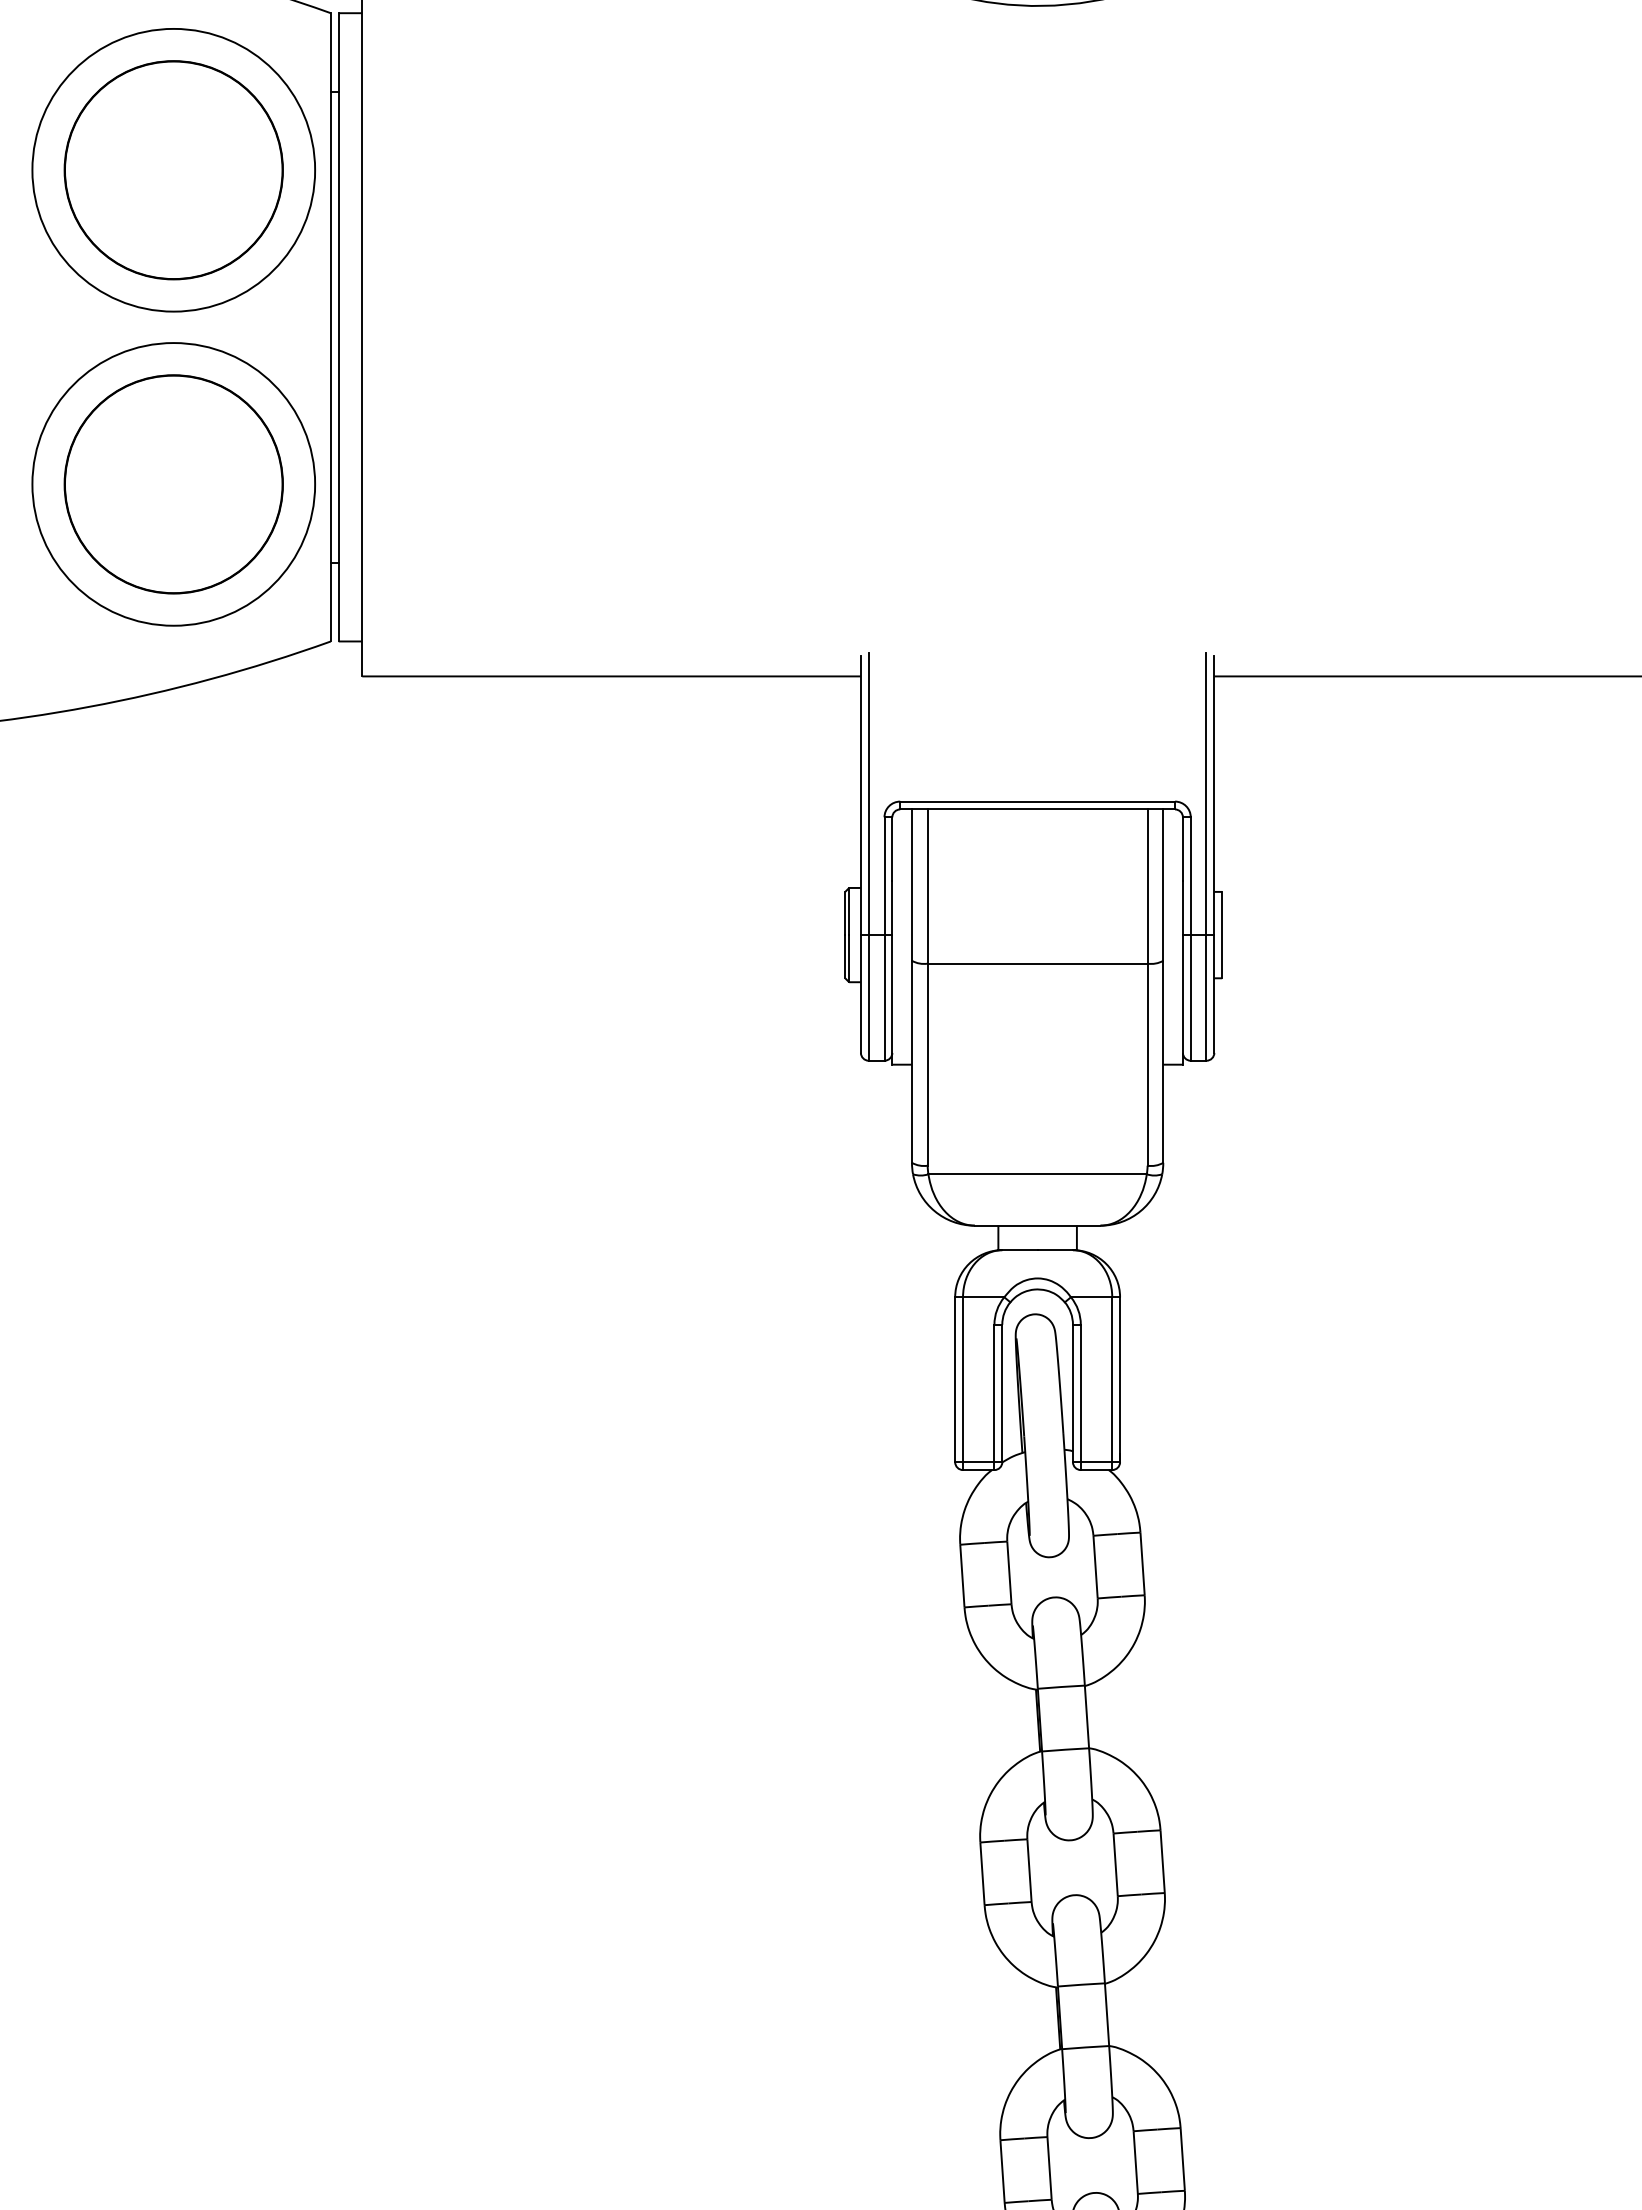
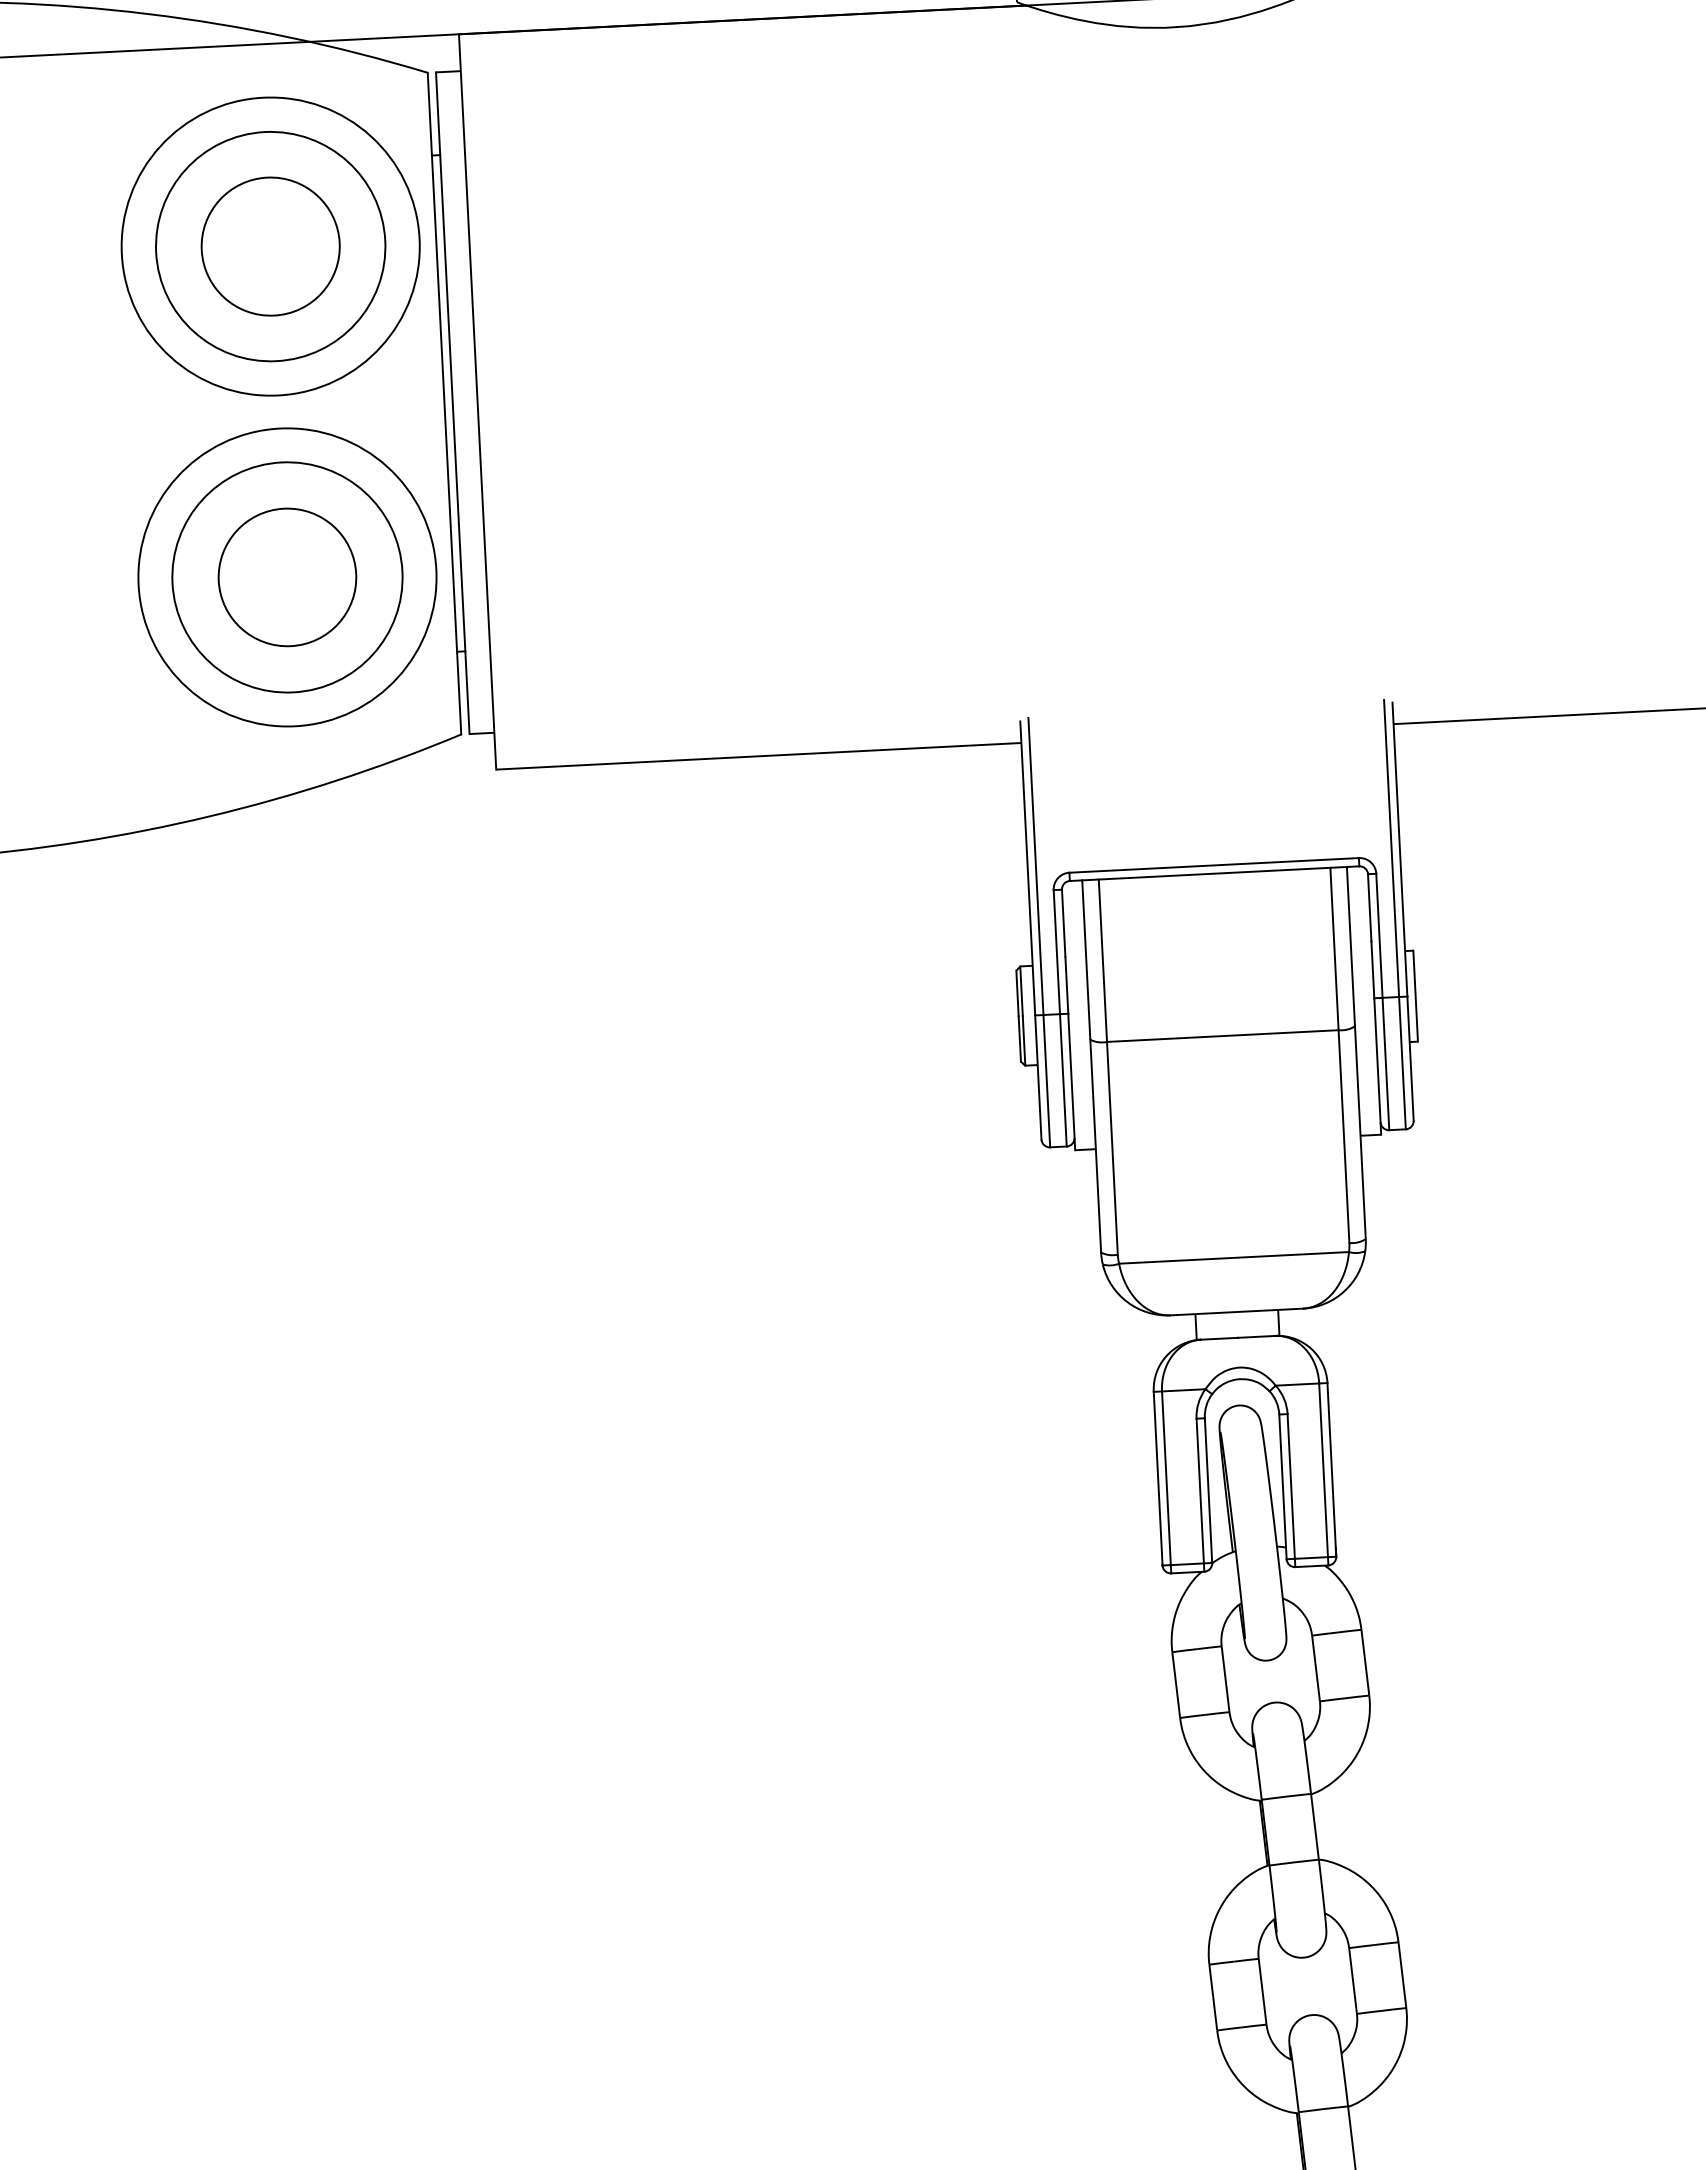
circle: (173, 170) -> (270, 246), size x0.6
circle: (173, 484) -> (287, 577), size x0.6

